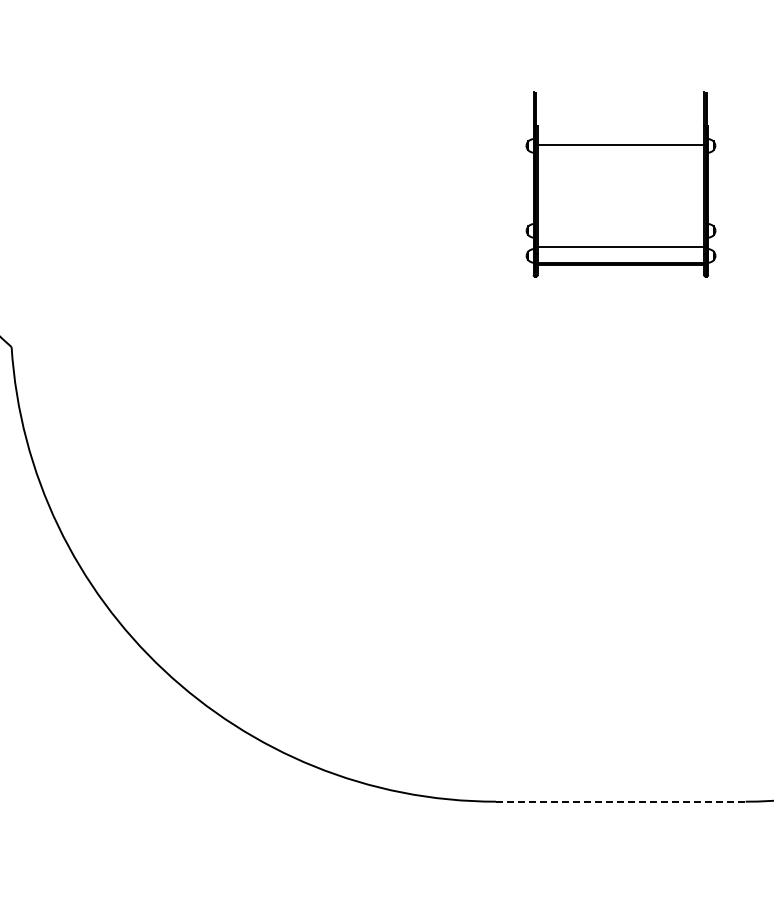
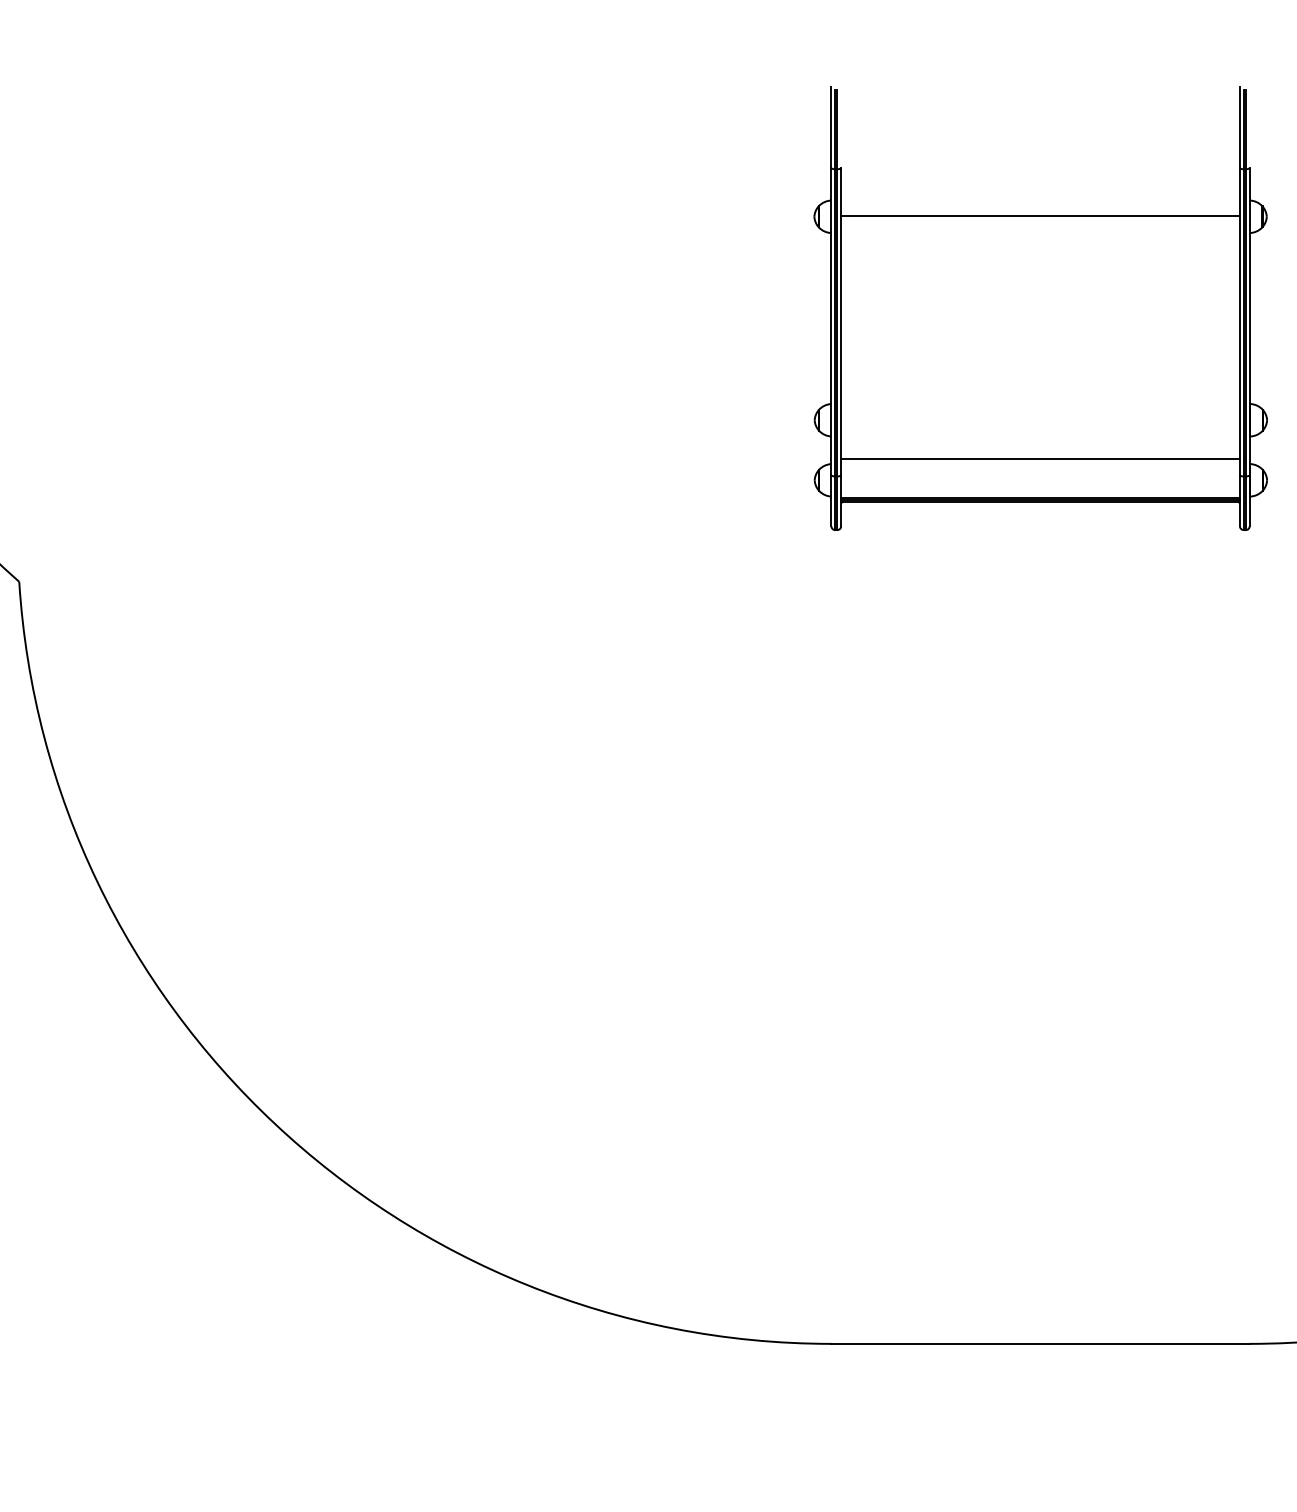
part: (620, 184) -> (1039, 309), size x1.43
line: (620, 801) -> (1039, 1343), dashed -> solid

